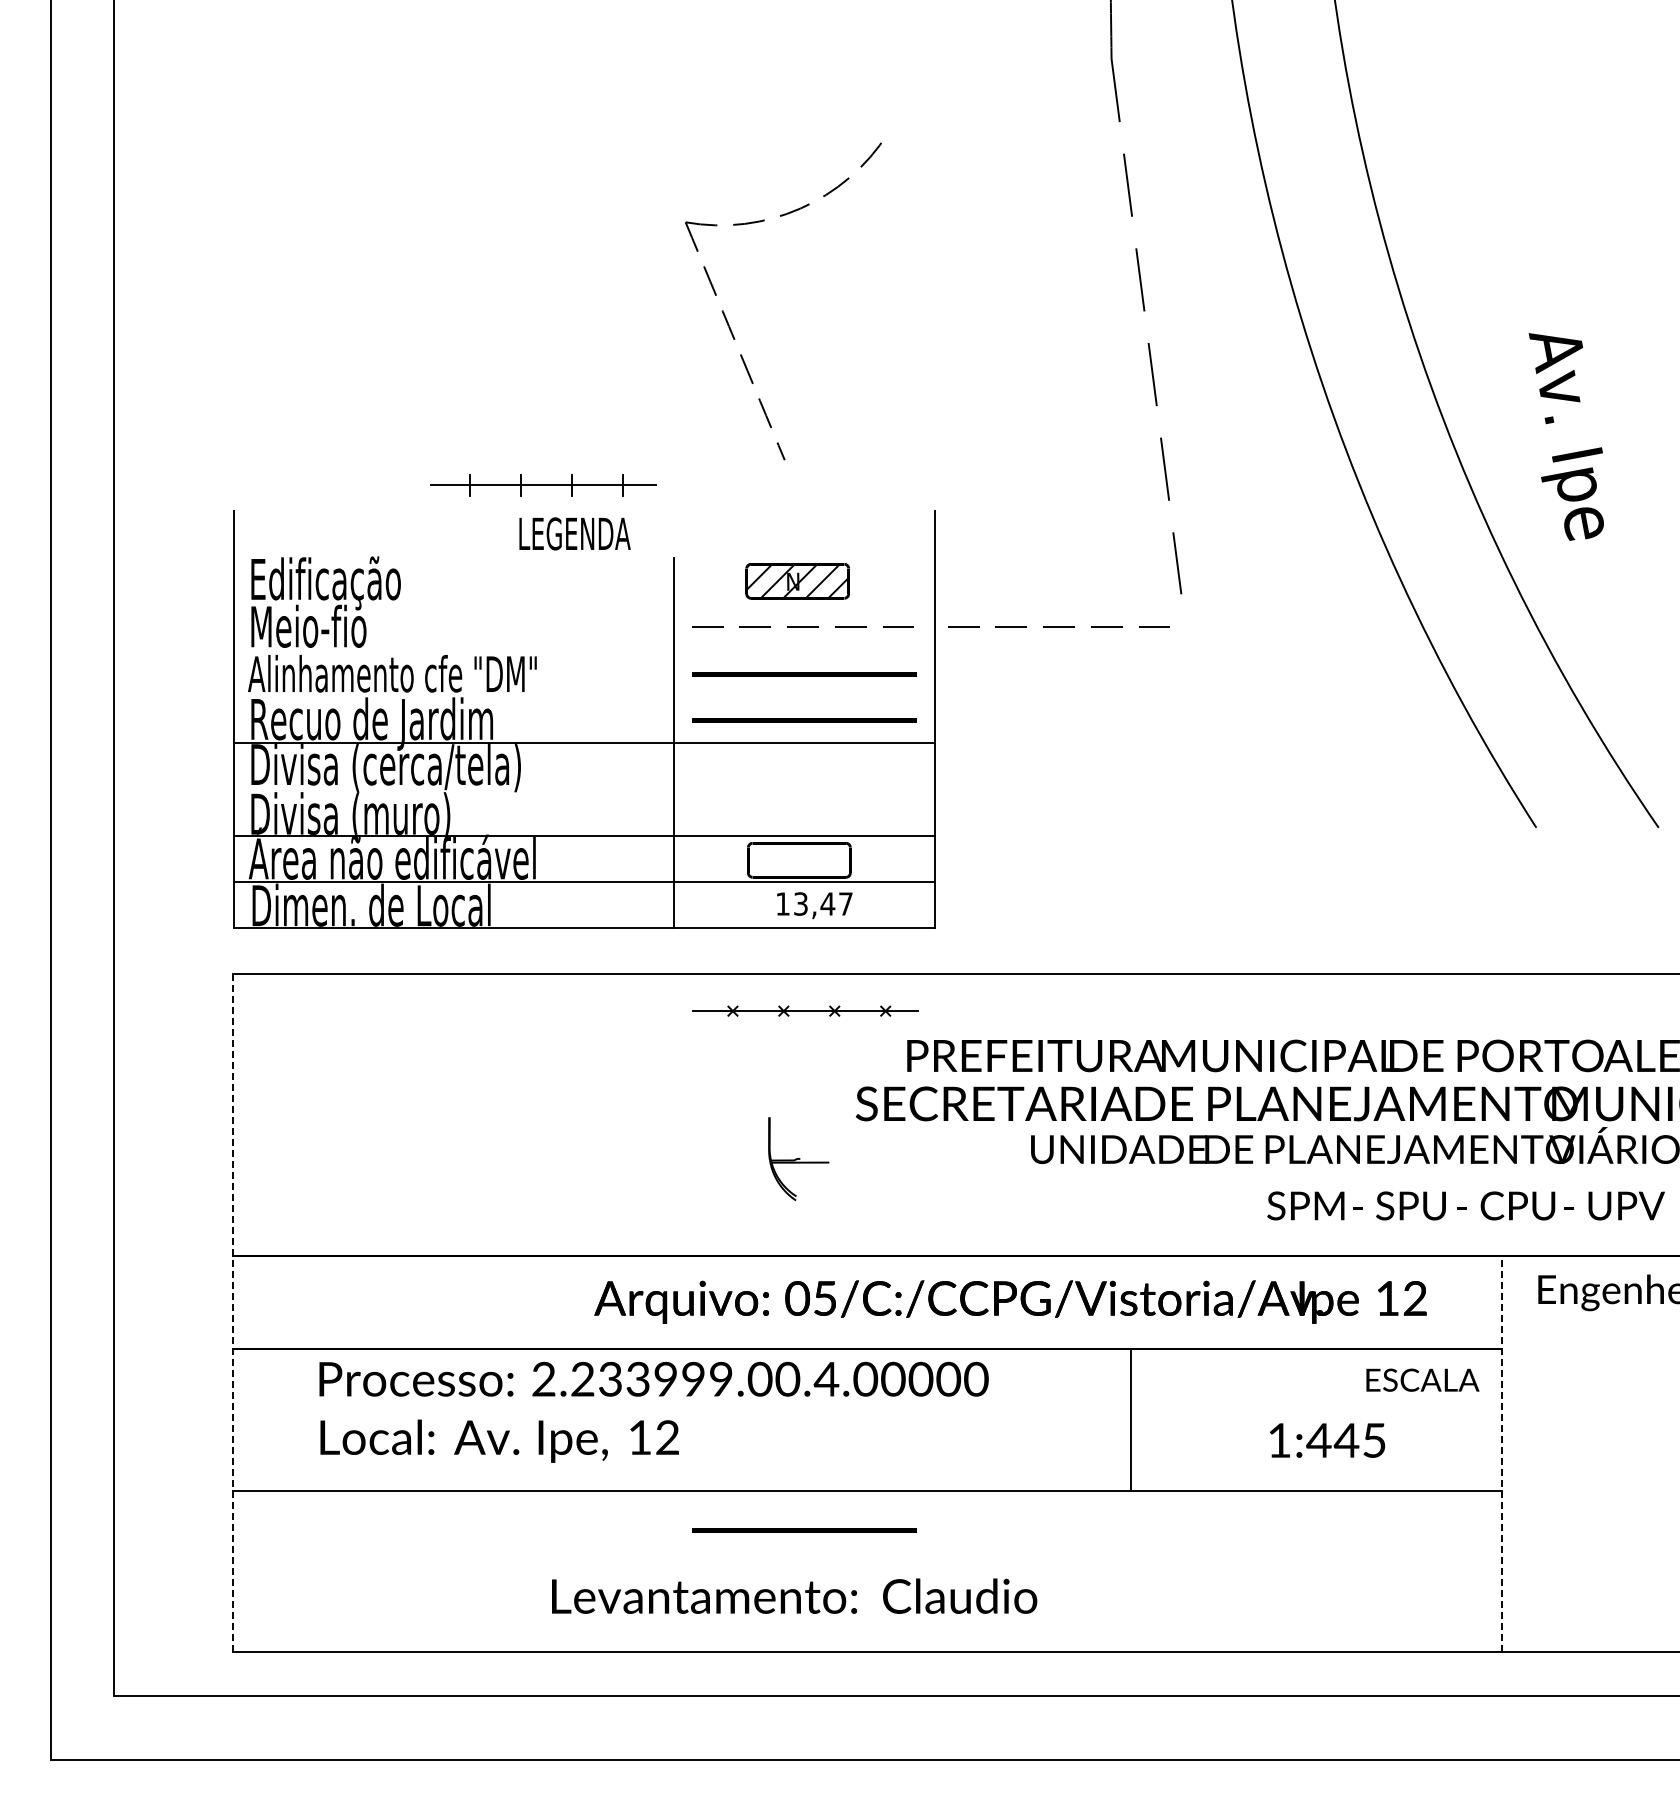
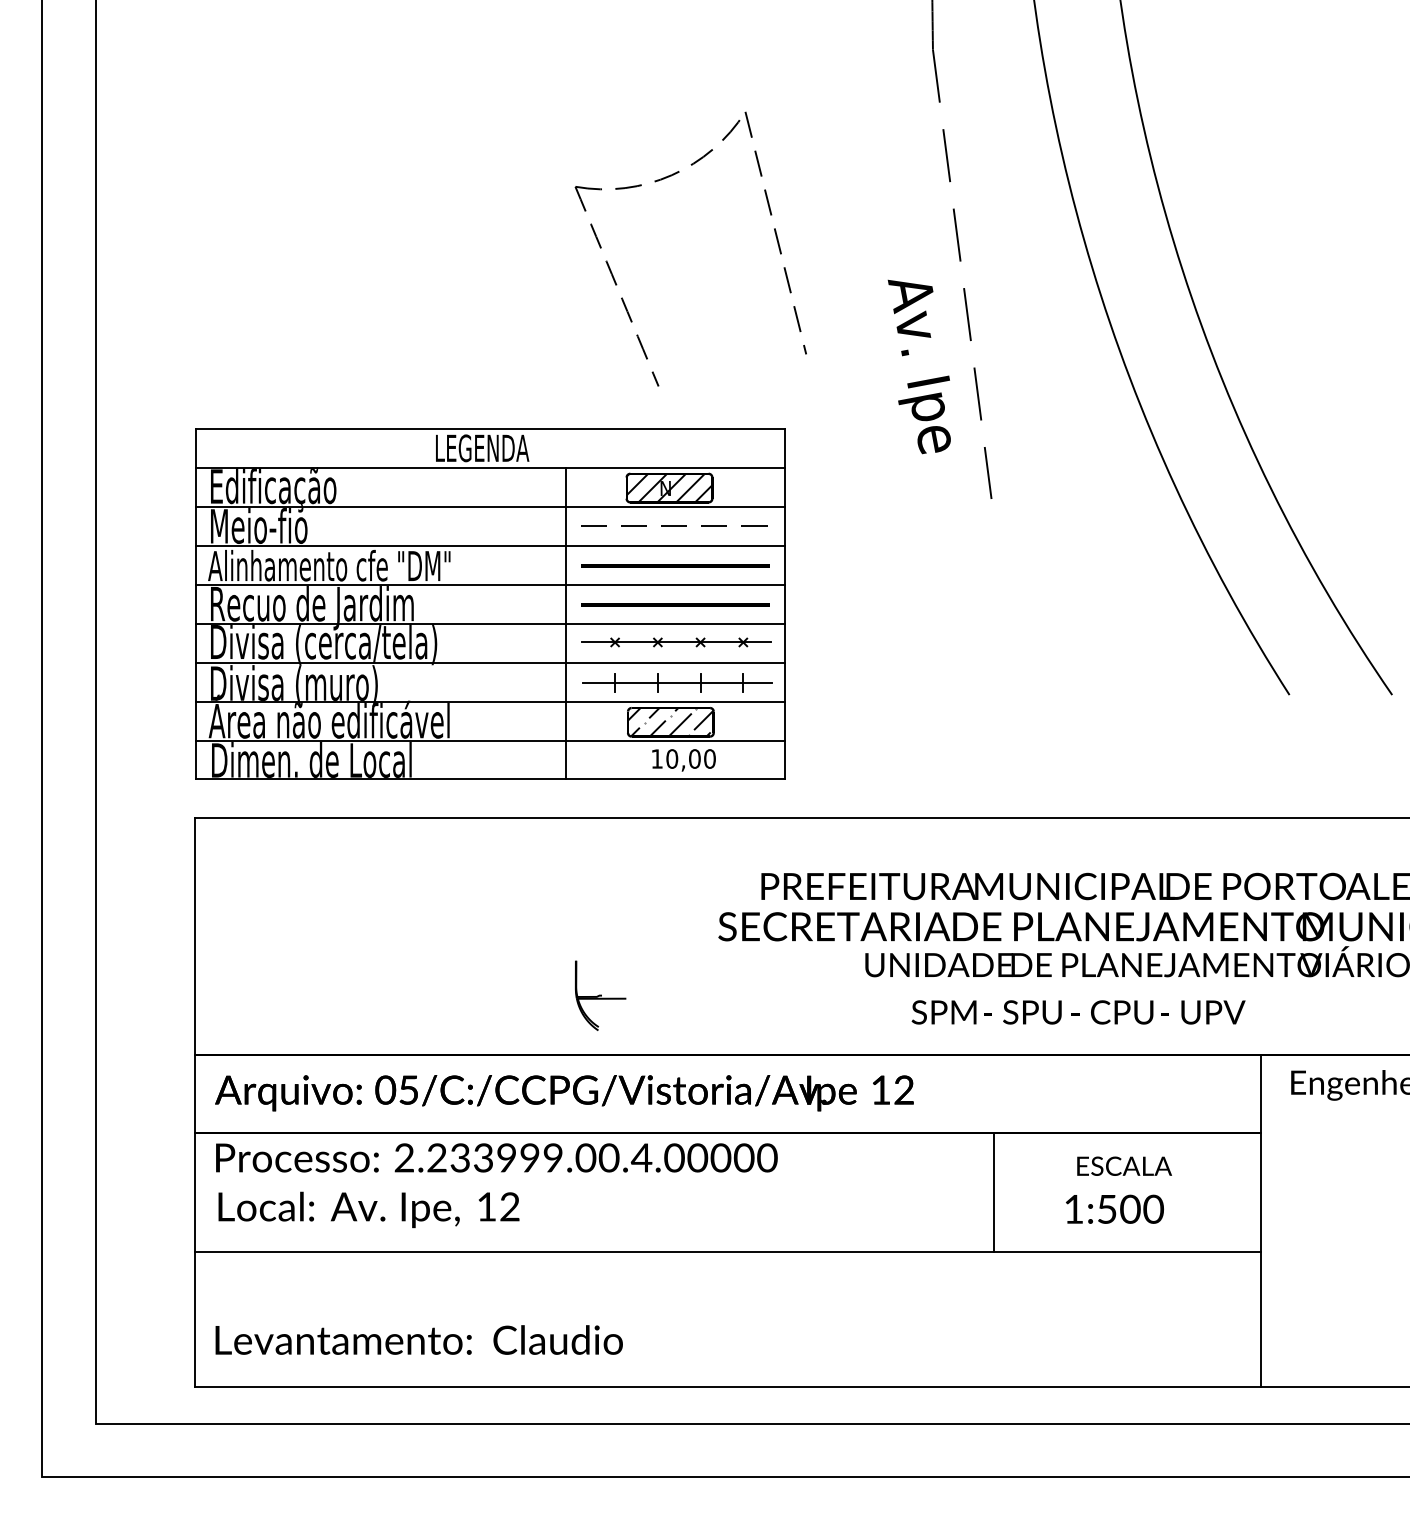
line: (924, 277) -> (775, 233), added
text: (1565, 436) -> (918, 366), moved
part: (543, 485) -> (676, 683), moved
line: (584, 511) -> (490, 429), added
line: (584, 557) -> (490, 468), added
line: (584, 604) -> (490, 507), added
line: (1058, 626) -> (888, 526), removed
line: (584, 650) -> (490, 546), added
line: (584, 696) -> (490, 584), added
line: (584, 789) -> (490, 662), added
hatch: (799, 860) -> (671, 722), added
text: (823, 903) -> (691, 758), 13,47 -> 10,00
part: (805, 1010) -> (676, 641), moved
part: (798, 1158) -> (600, 995), moved
text: (1465, 1205) -> (1078, 1012), moved
text: (1010, 1301) -> (564, 1092), moved
line: (232, 1312) -> (195, 1101), dashed -> solid
text: (653, 1378) -> (496, 1157), moved
text: (1422, 1379) -> (1124, 1165), moved
line: (1130, 1420) -> (993, 1192), moved
text: (499, 1440) -> (368, 1209), moved
text: (1346, 1440) -> (1130, 1209), 1:445 -> 1:500
line: (1502, 1454) -> (1261, 1221), dashed -> solid
line: (804, 1530) -> (675, 1284), removed
text: (794, 1595) -> (419, 1339), moved

